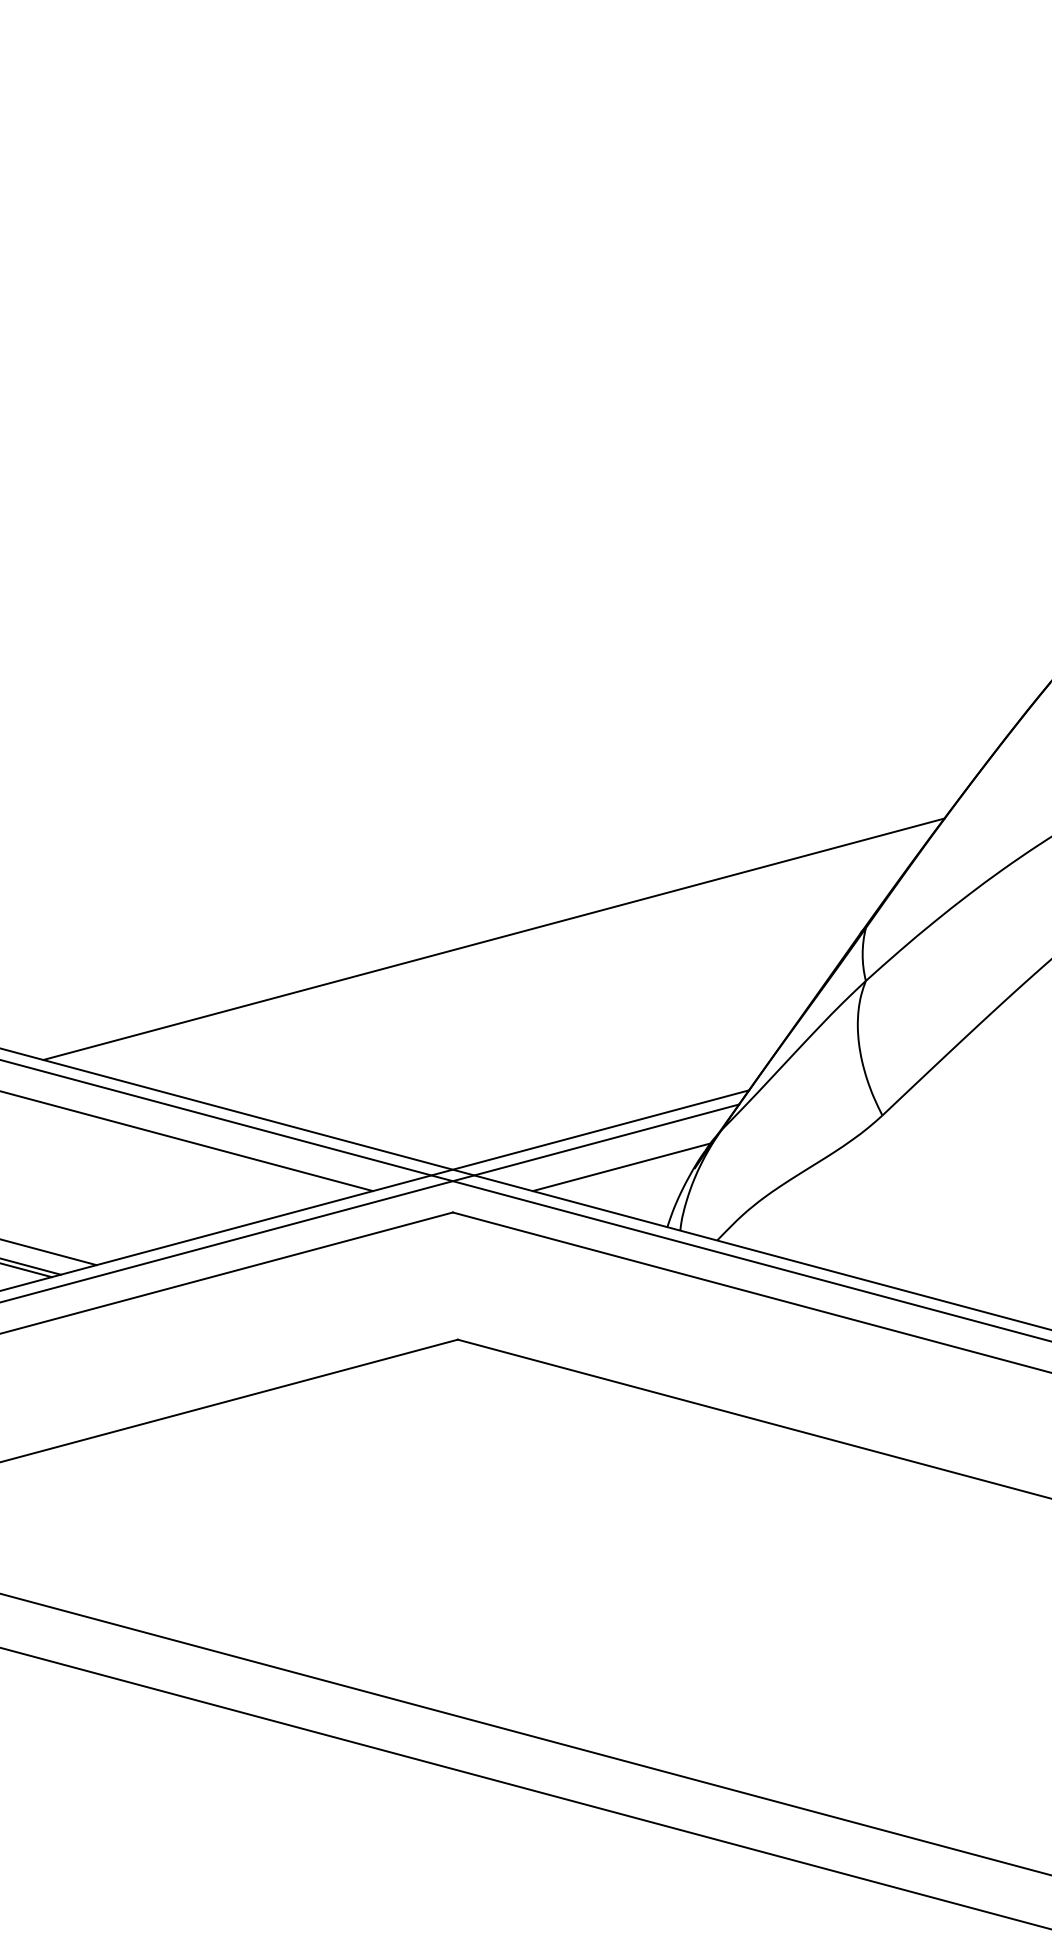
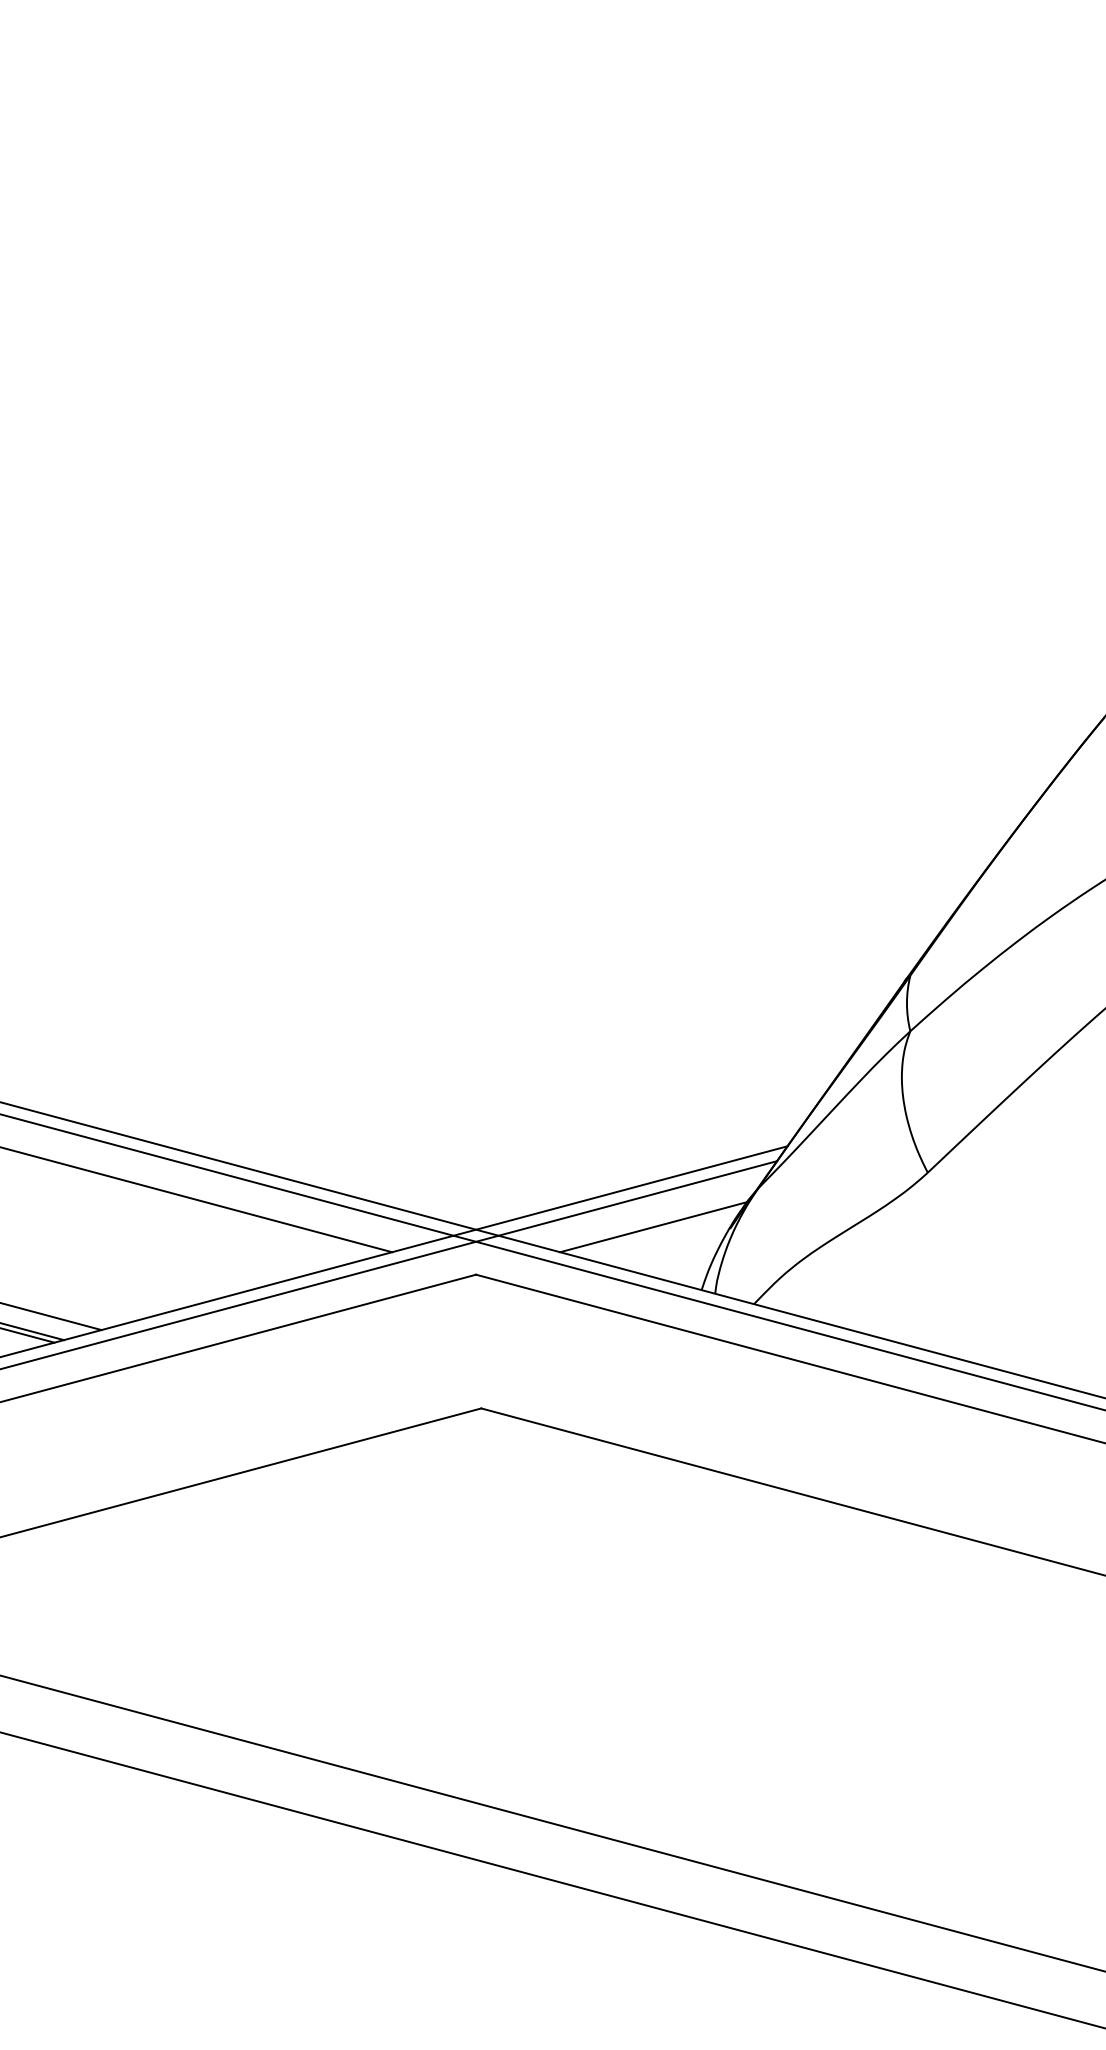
line: (493, 939) -> (518, 987), removed

